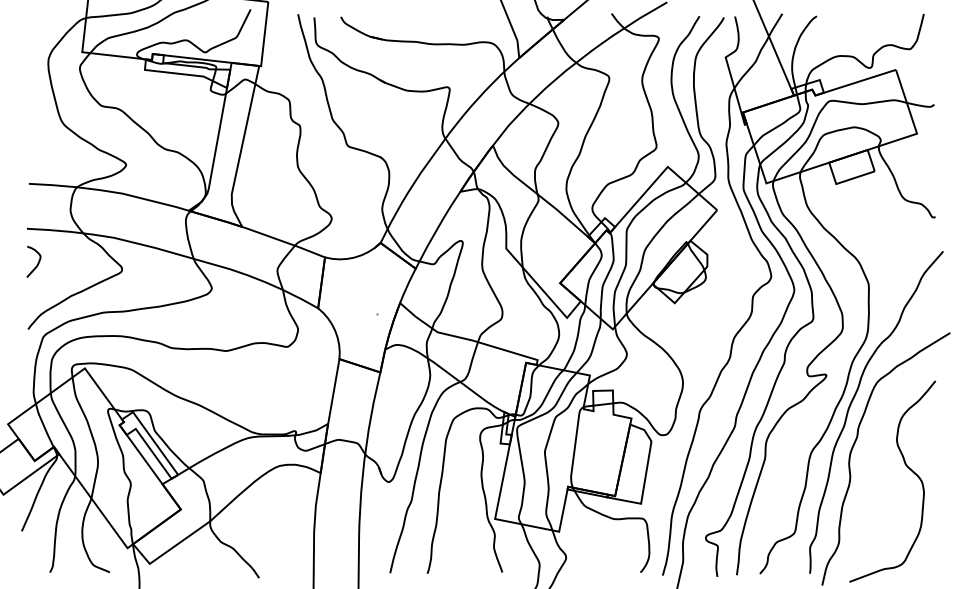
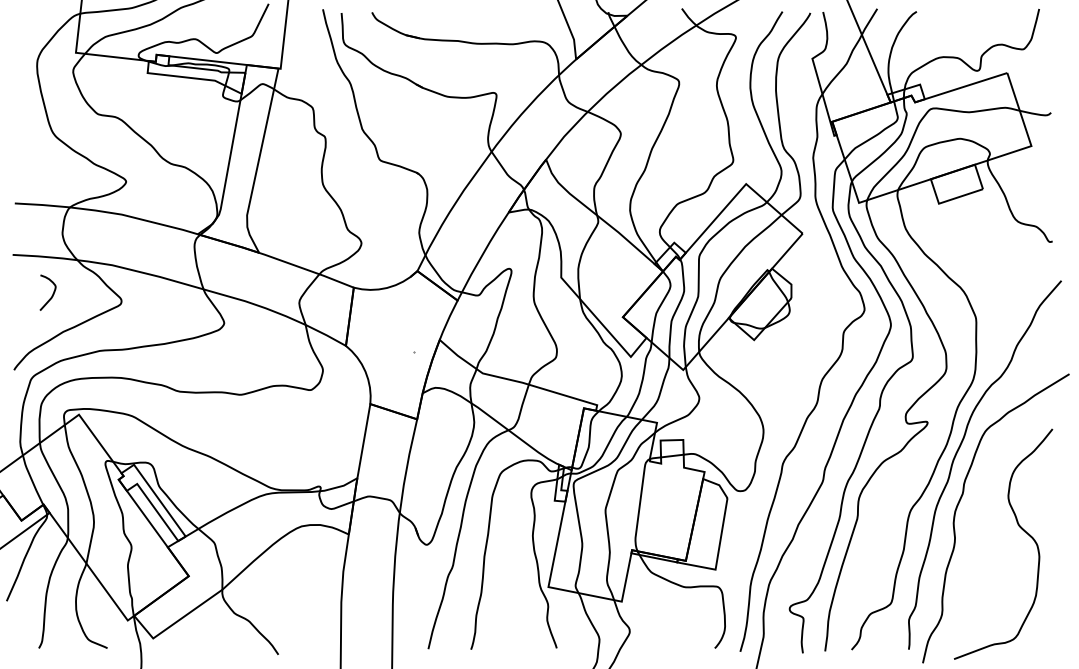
curve: (37, 262) -> (52, 293), moved

